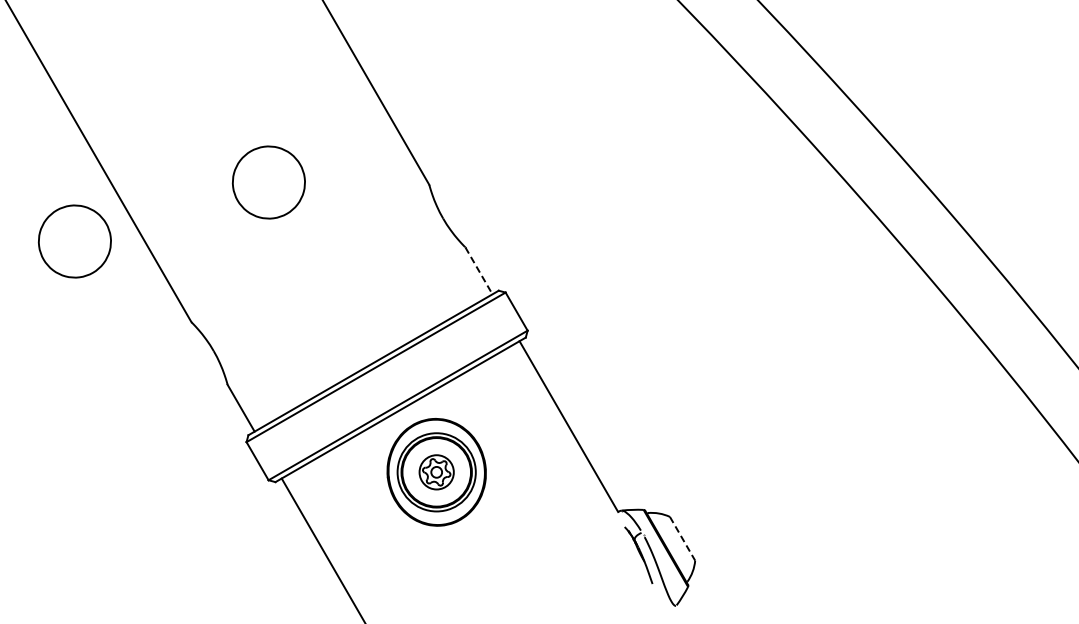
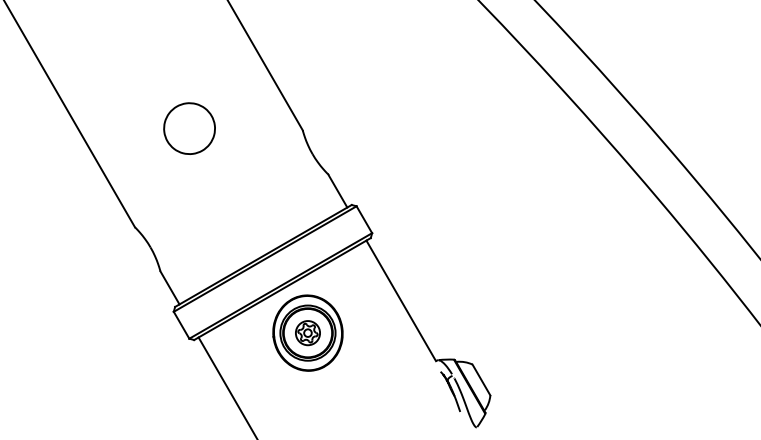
part: (74, 241) -> (52, 170), removed
line: (479, 271) -> (338, 191), dashed -> solid
line: (682, 539) -> (481, 380), dashed -> solid

